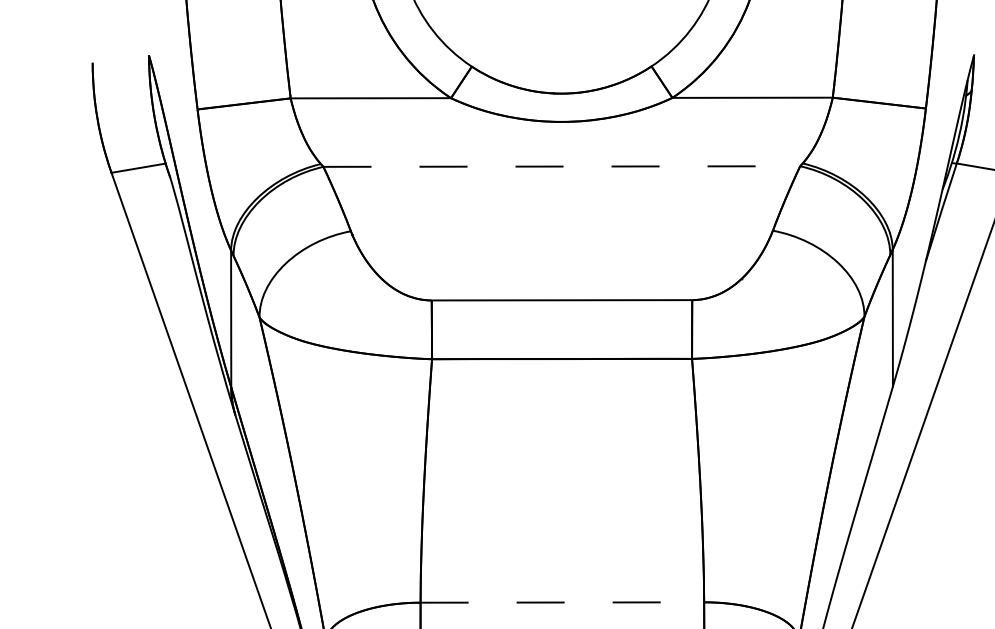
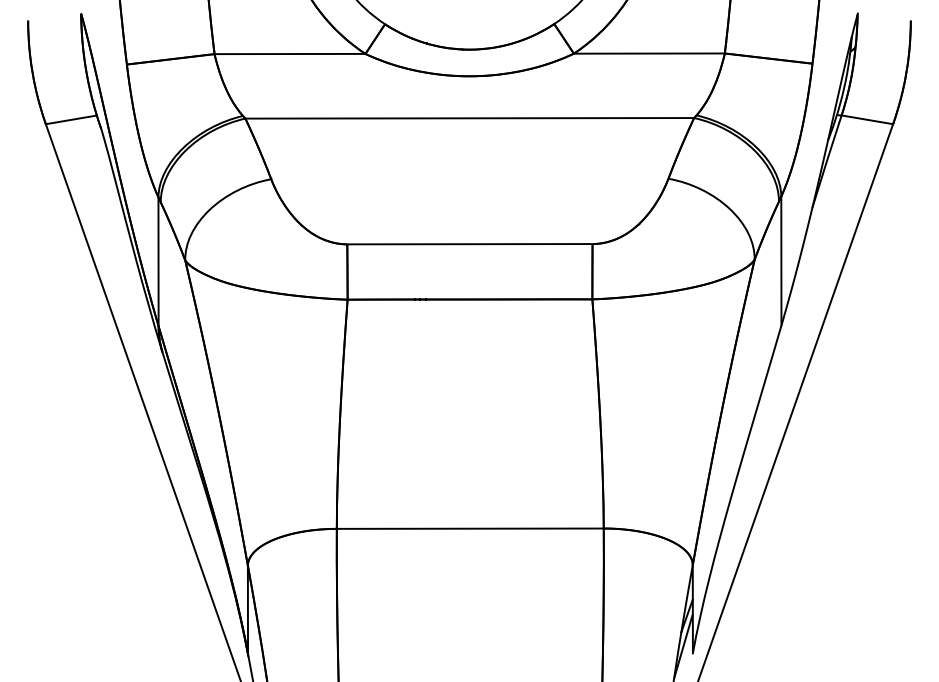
line: (562, 166) -> (470, 118), dashed -> solid
line: (562, 602) -> (470, 528), dashed -> solid

